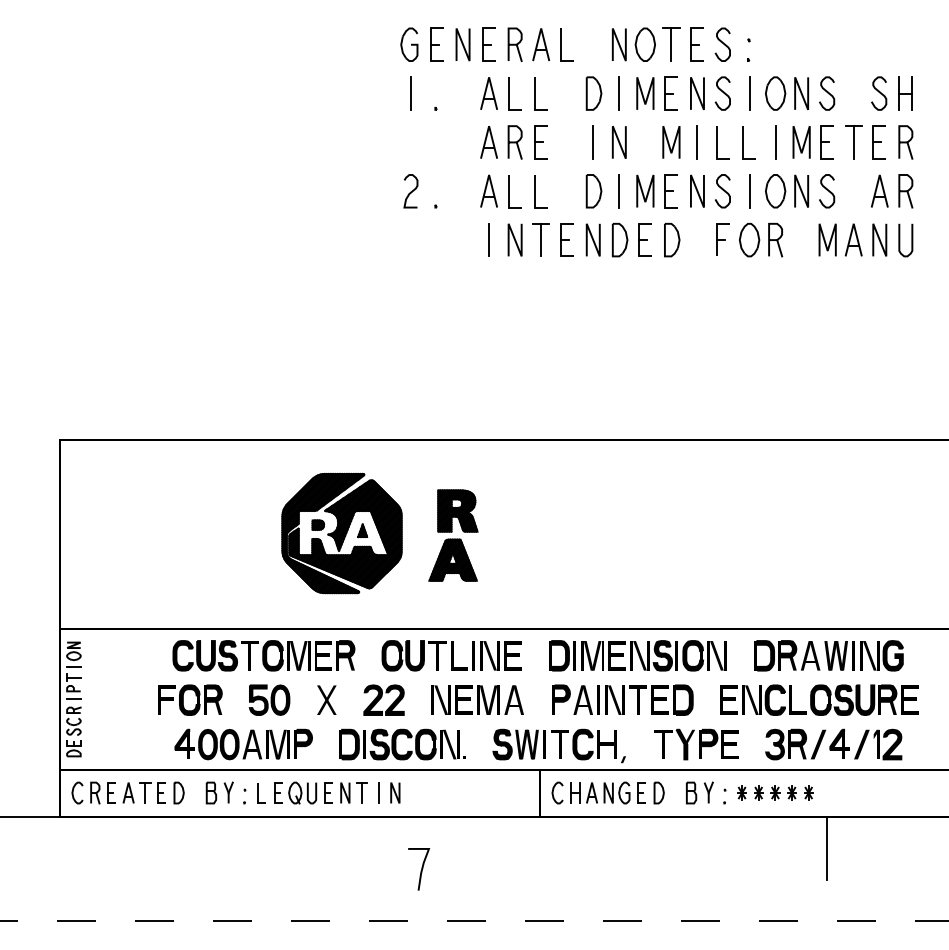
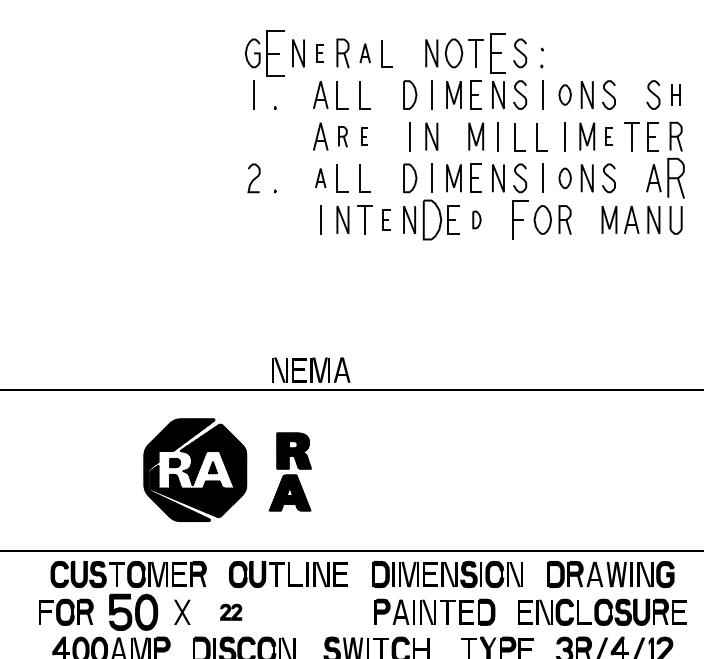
part: (436, 44) -> (275, 53), size x1.6
part: (488, 44) -> (320, 53), size x0.6
part: (541, 44) -> (365, 53), size x0.7
part: (696, 44) -> (497, 53), size x1.4
part: (775, 93) -> (564, 94), size x0.7
part: (905, 93) -> (675, 94), size x0.7
part: (514, 142) -> (342, 136), size x0.7
part: (540, 142) -> (364, 136), size x0.6
part: (826, 142) -> (608, 136), size x0.6
part: (488, 190) -> (320, 177), size x0.7
part: (775, 191) -> (564, 178), size x0.7
part: (905, 191) -> (675, 178), size x1.4
part: (566, 239) -> (386, 219), size x0.7
part: (619, 239) -> (431, 219), size x1.4
part: (672, 239) -> (477, 219), size x0.6
part: (722, 239) -> (519, 219), size x1.4
part: (269, 699) -> (133, 611), size x1.4
part: (383, 699) -> (230, 611), size x0.6
part: (477, 699) -> (310, 369), moved

